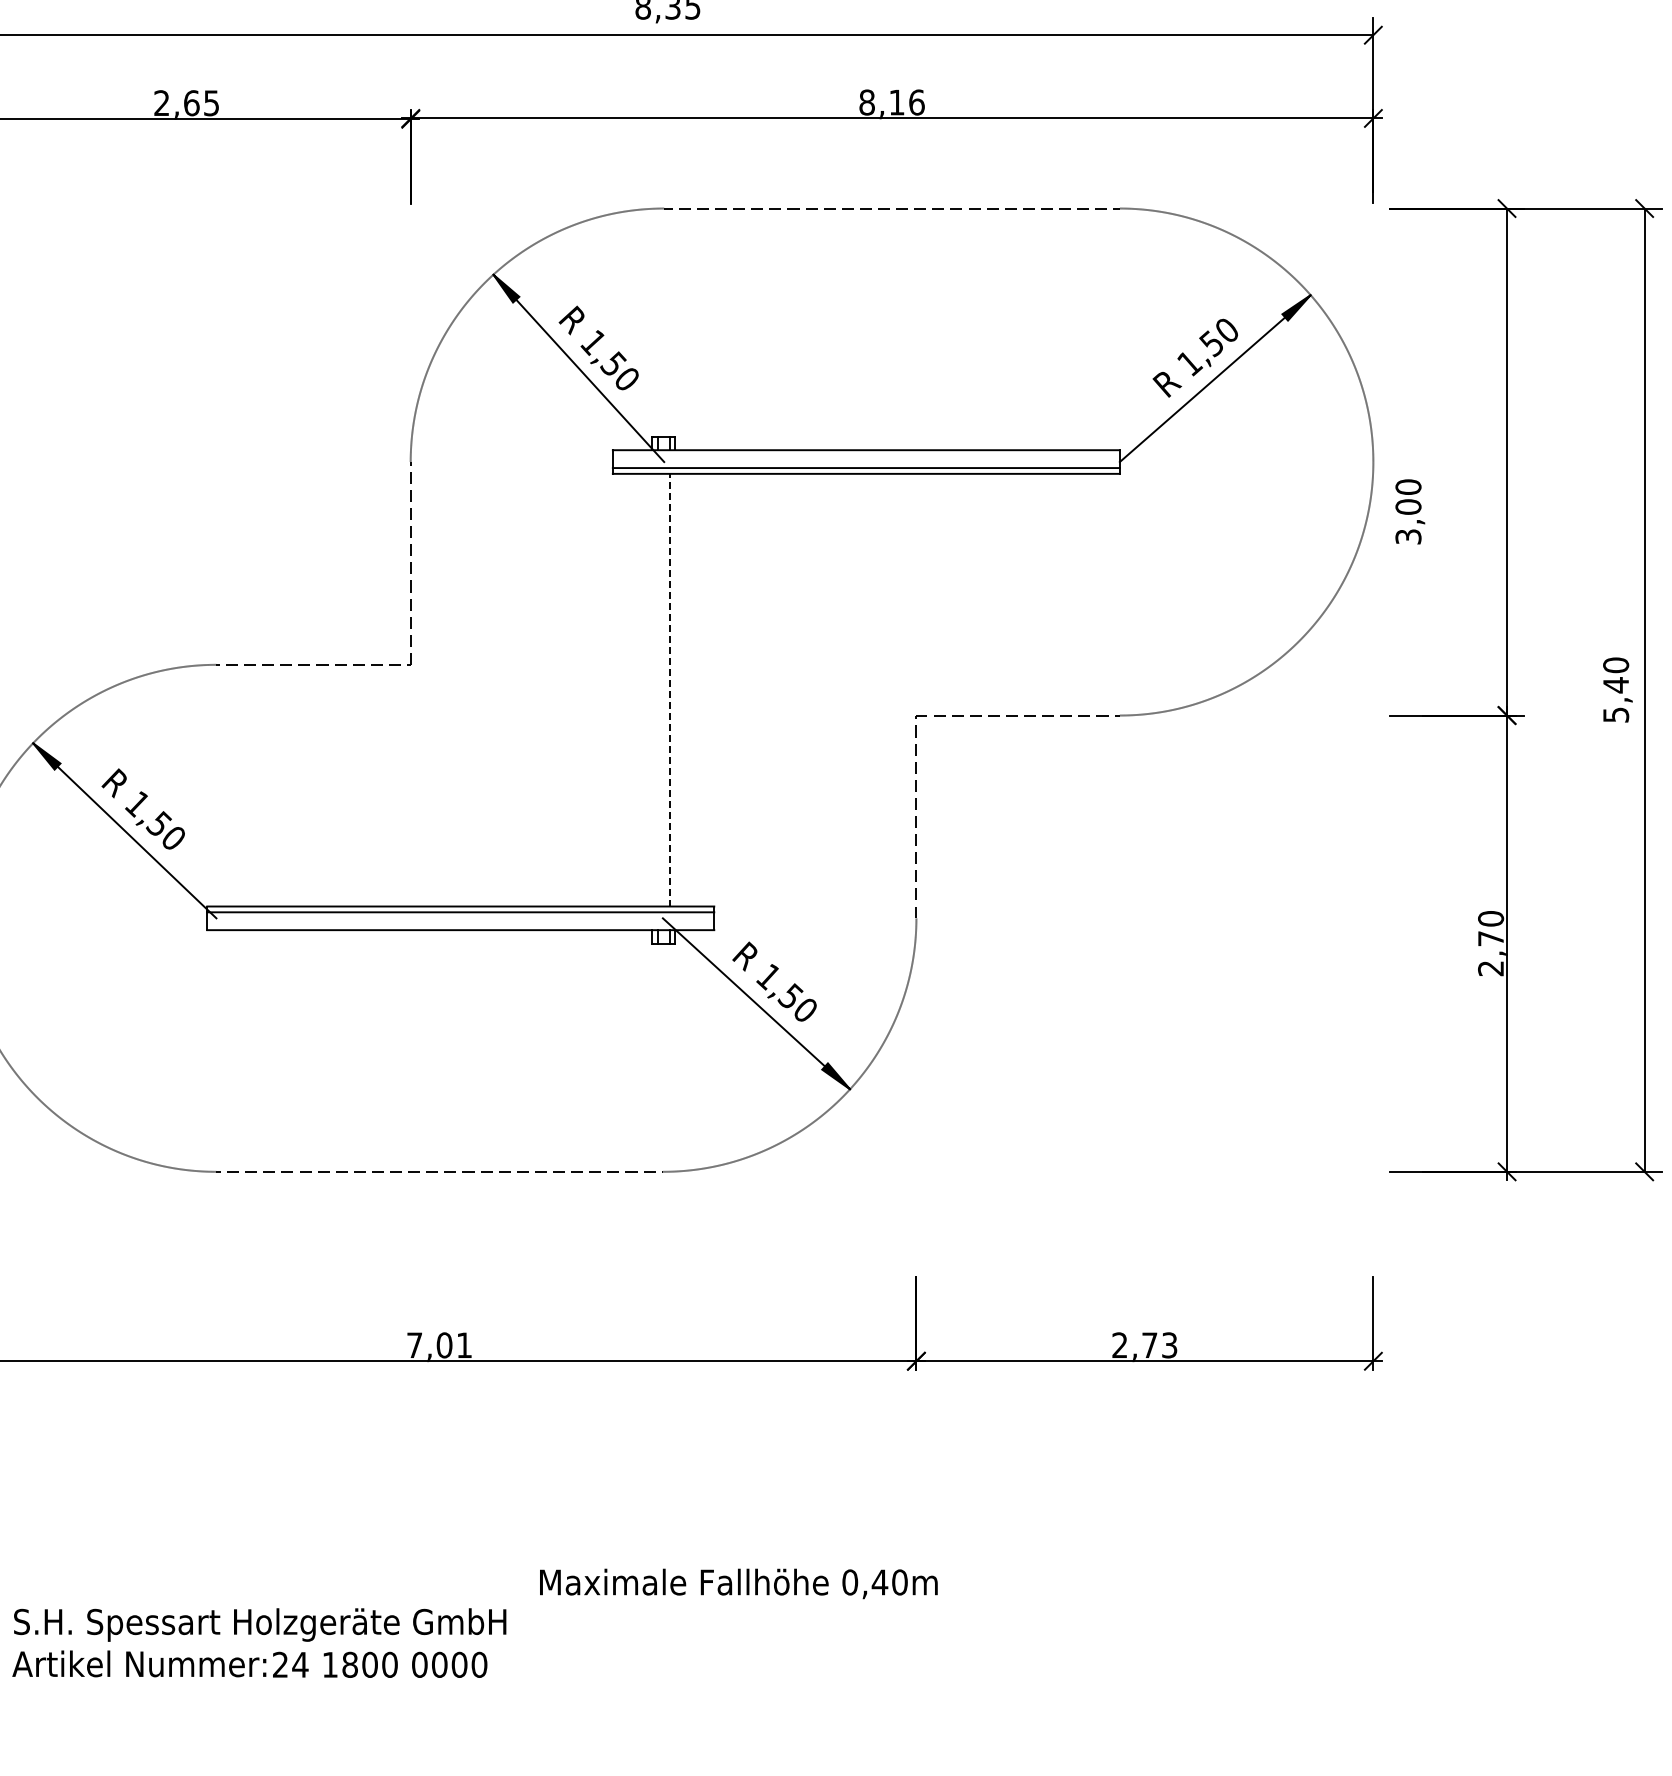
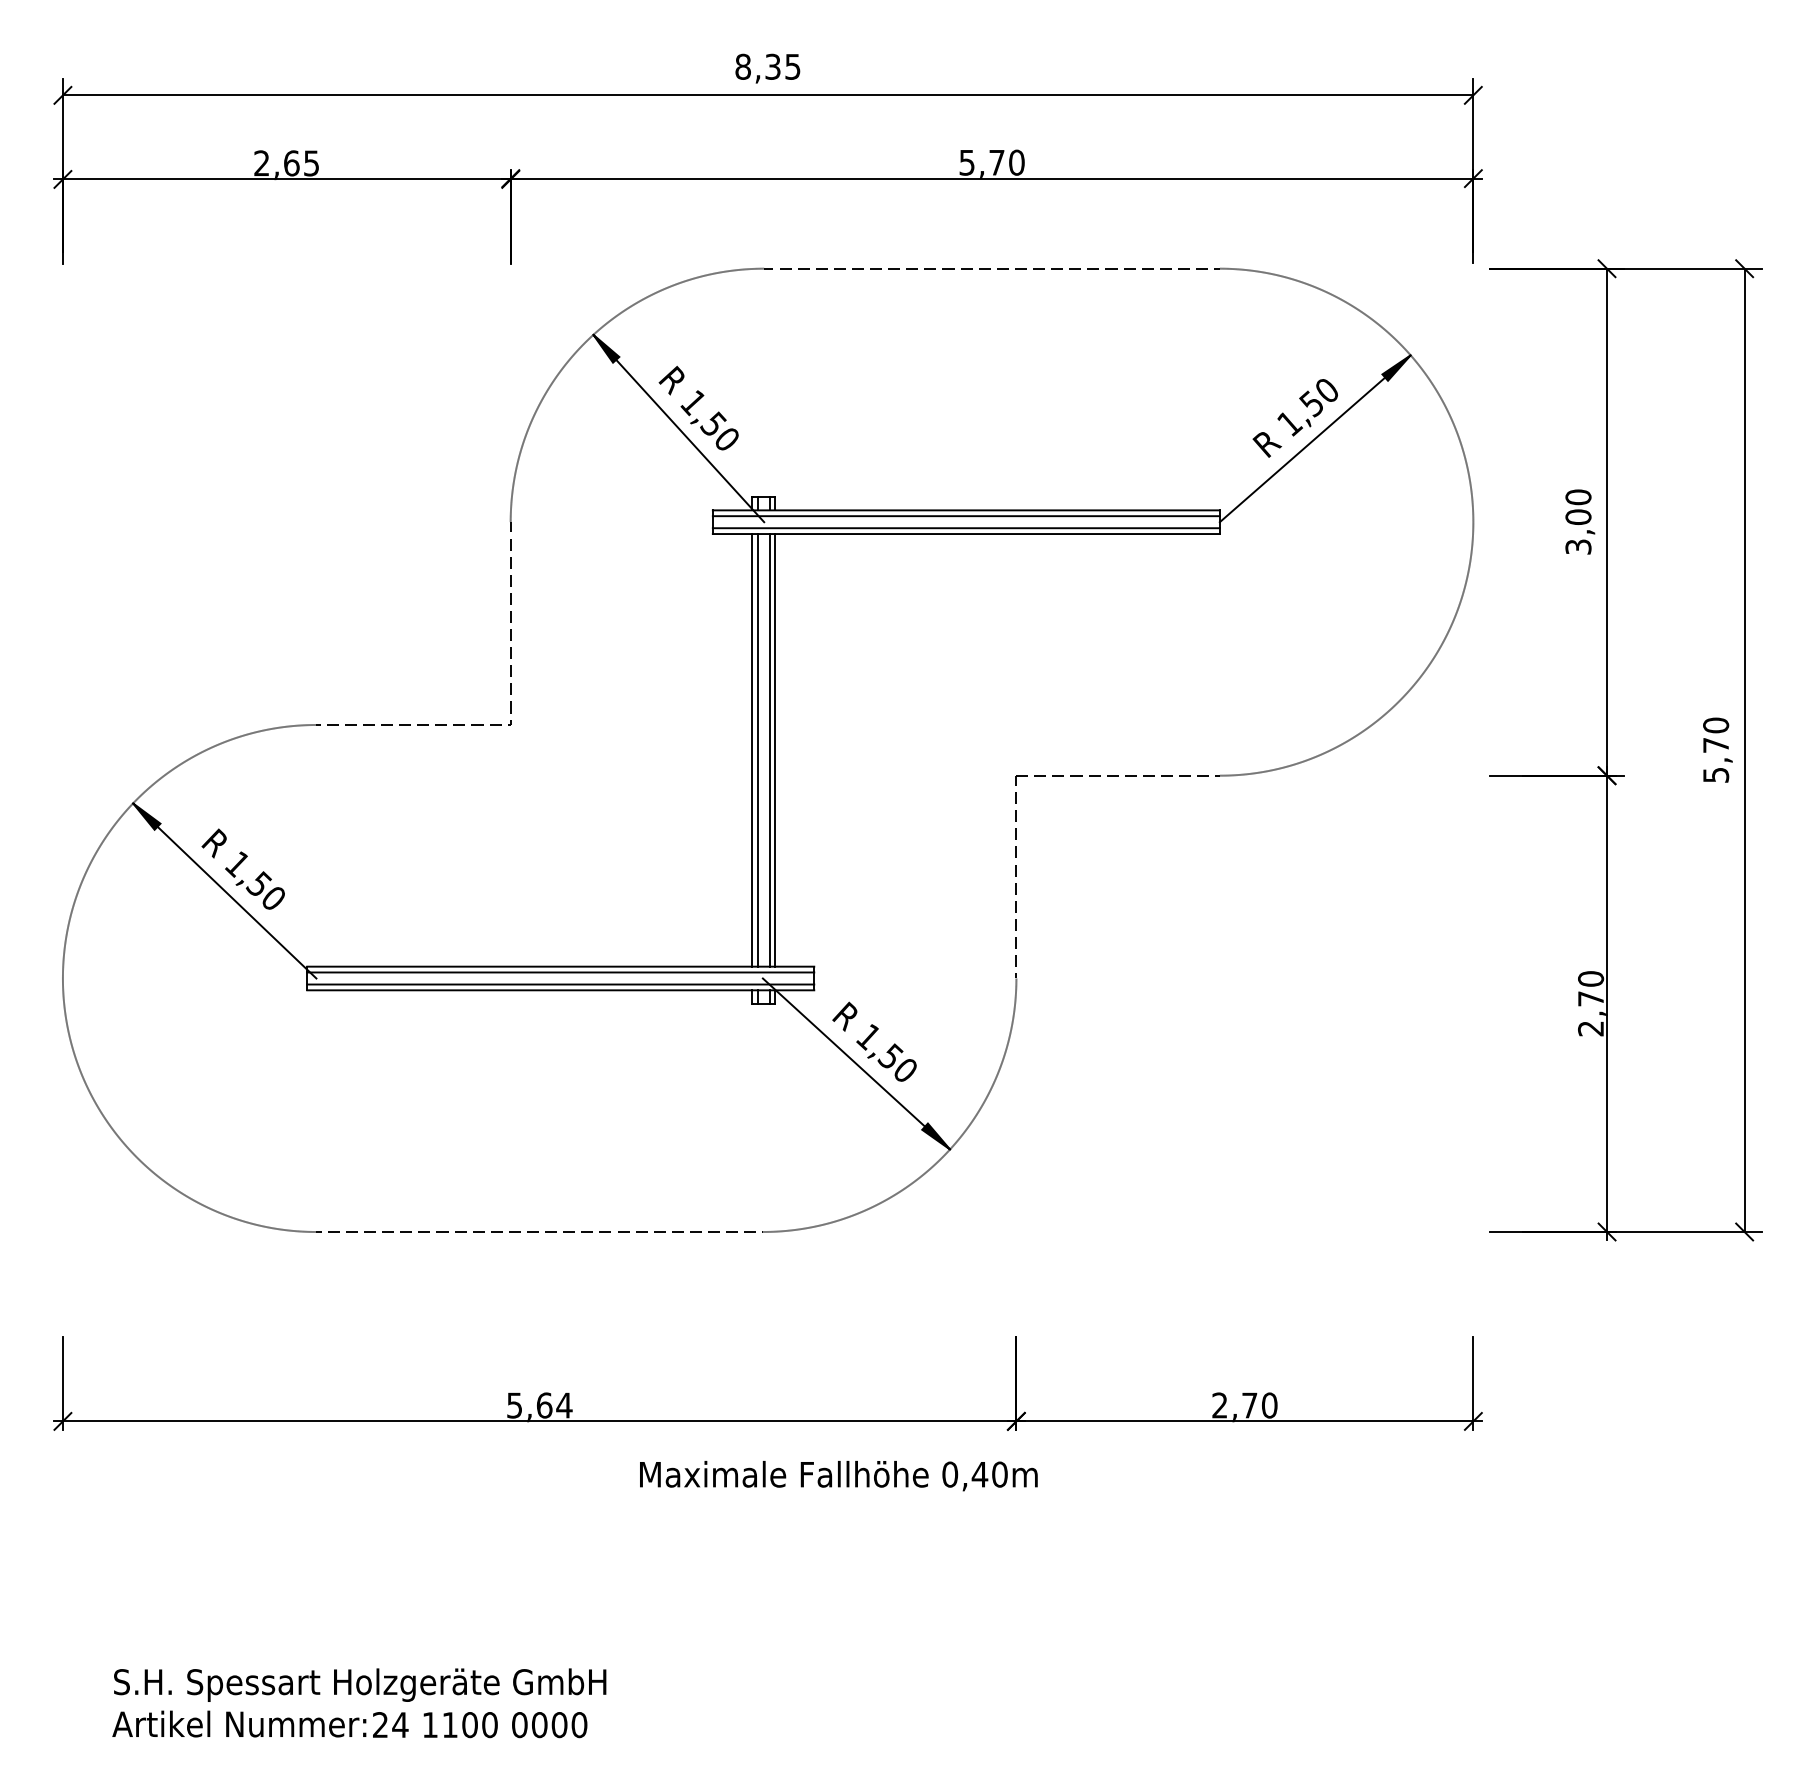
text: (891, 102) -> (991, 162), 8,16 -> 5,70
line: (865, 456) -> (965, 516), added
text: (1410, 511) -> (1580, 521), moved
text: (1615, 685) -> (1715, 745), 5,40 -> 5,70
line: (669, 689) -> (769, 749), dashed -> solid
line: (651, 690) -> (751, 750), added
line: (657, 690) -> (757, 750), added
line: (675, 690) -> (775, 750), added
line: (460, 924) -> (560, 984), added
text: (439, 1345) -> (539, 1405), 7,01 -> 5,64
text: (1169, 1345) -> (1269, 1405), 2,73 -> 2,70
text: (738, 1584) -> (838, 1476), moved
text: (349, 1665) -> (449, 1725), 1800 -> 1100

